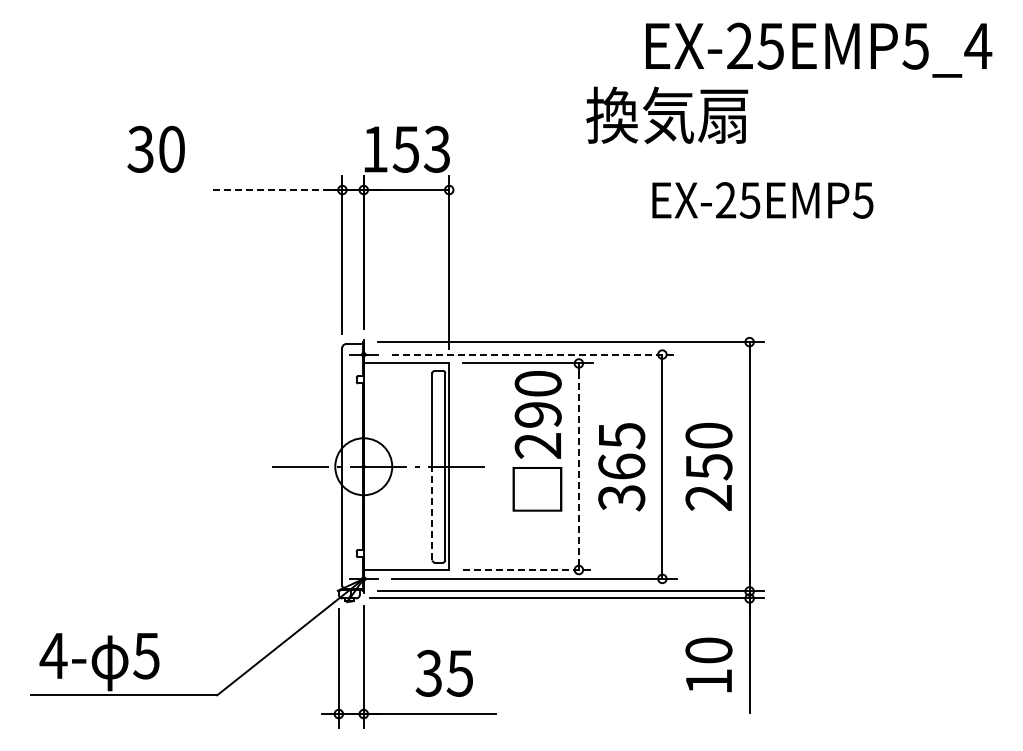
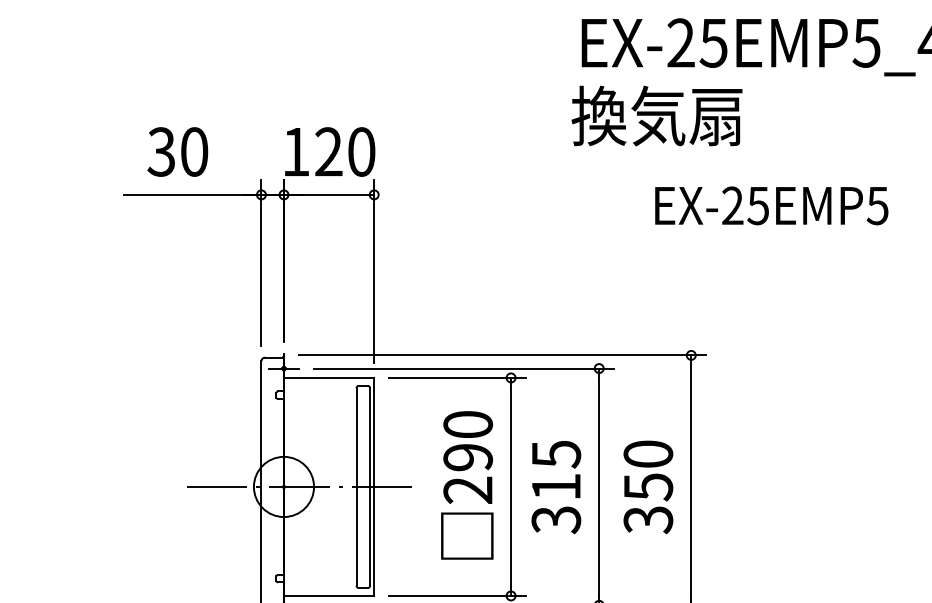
text: (667, 115) -> (657, 116), moved
text: (155, 148) -> (177, 151), moved
text: (421, 148) -> (344, 151), 153 -> 120
line: (277, 190) -> (192, 195), dashed -> solid
text: (762, 200) -> (771, 205), moved
line: (534, 354) -> (464, 368), dashed -> solid
text: (537, 441) -> (467, 485), moved
line: (578, 466) -> (510, 486), dashed -> solid
text: (621, 466) -> (556, 486), 365 -> 315
text: (708, 498) -> (647, 520), 250 -> 350
line: (432, 513) -> (356, 536), dashed -> solid
line: (528, 570) -> (457, 596), dashed -> solid

